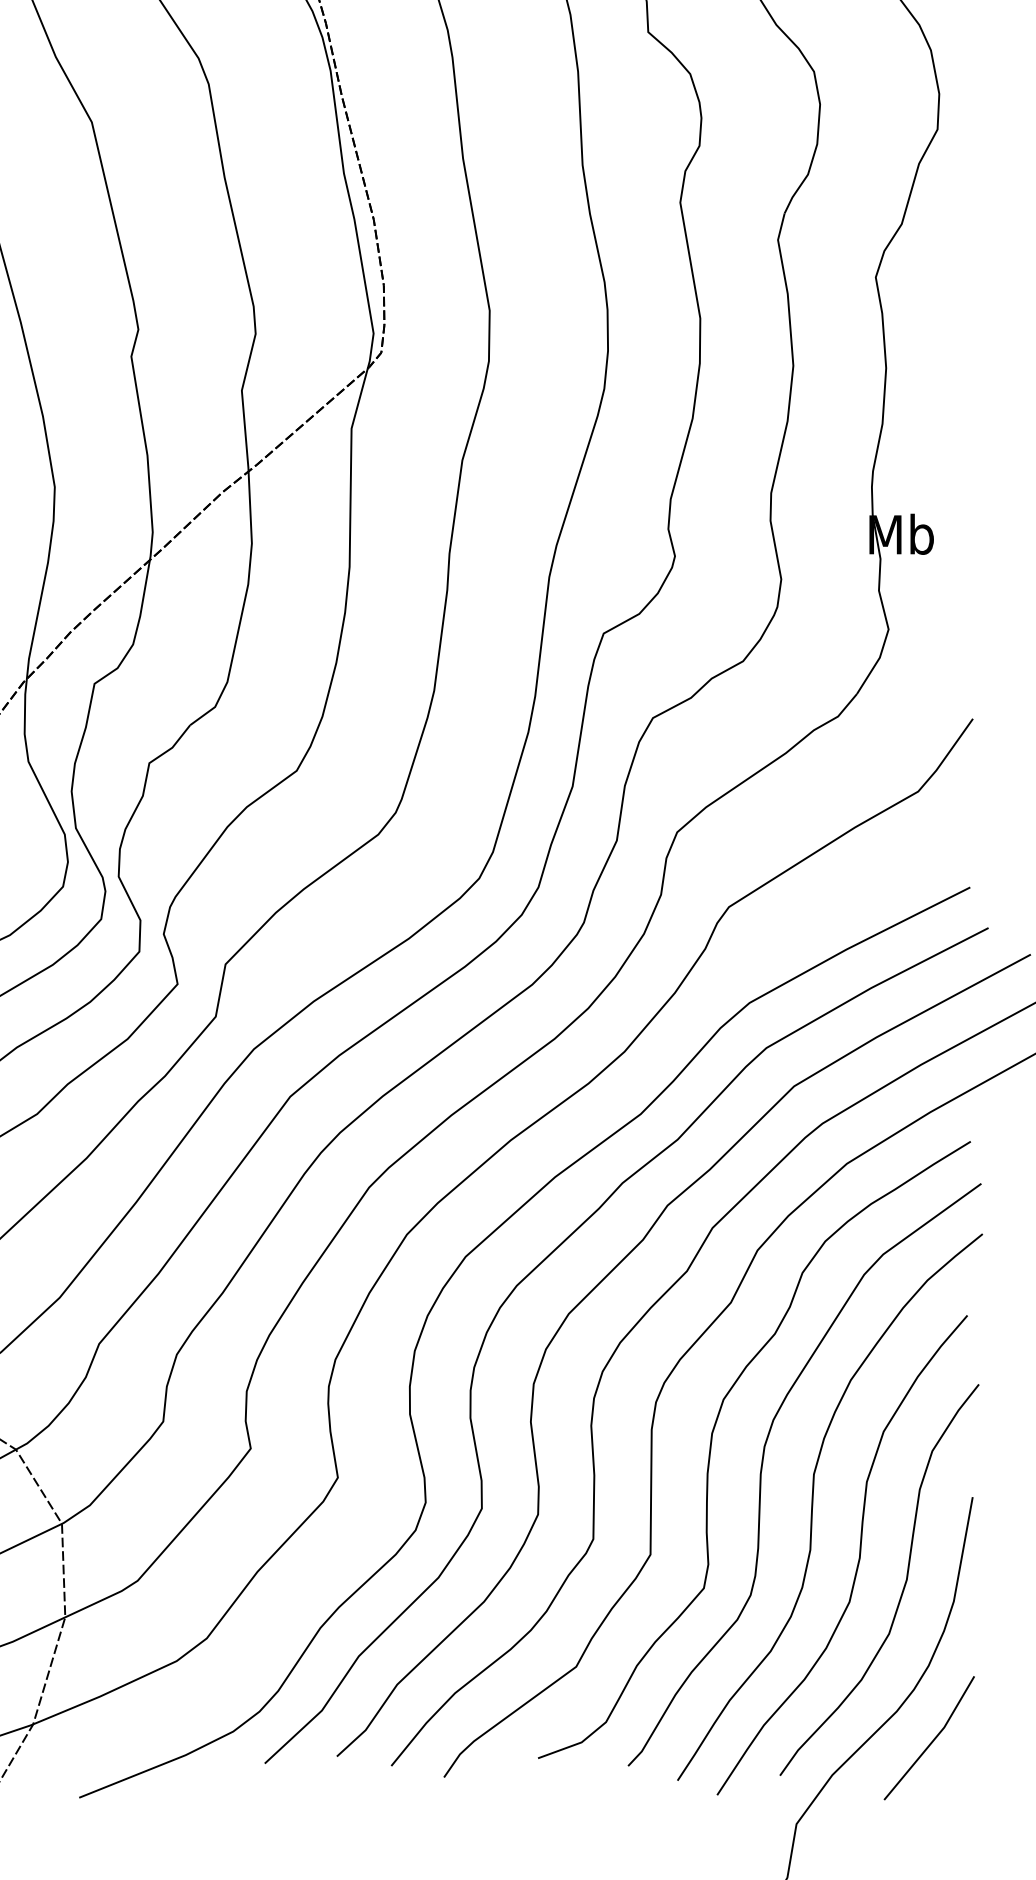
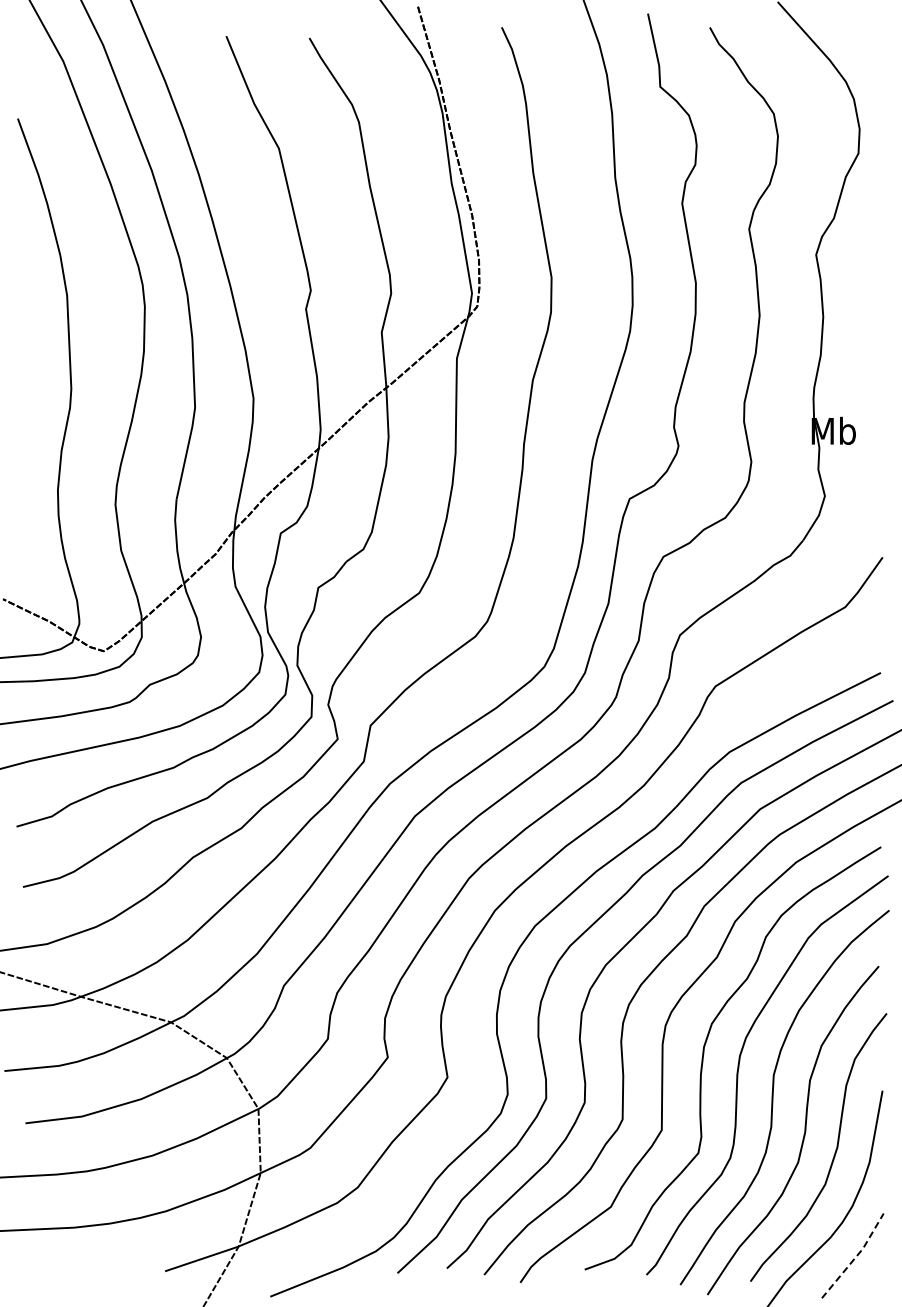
line: (934, 1739) -> (856, 1256), solid -> dashed

